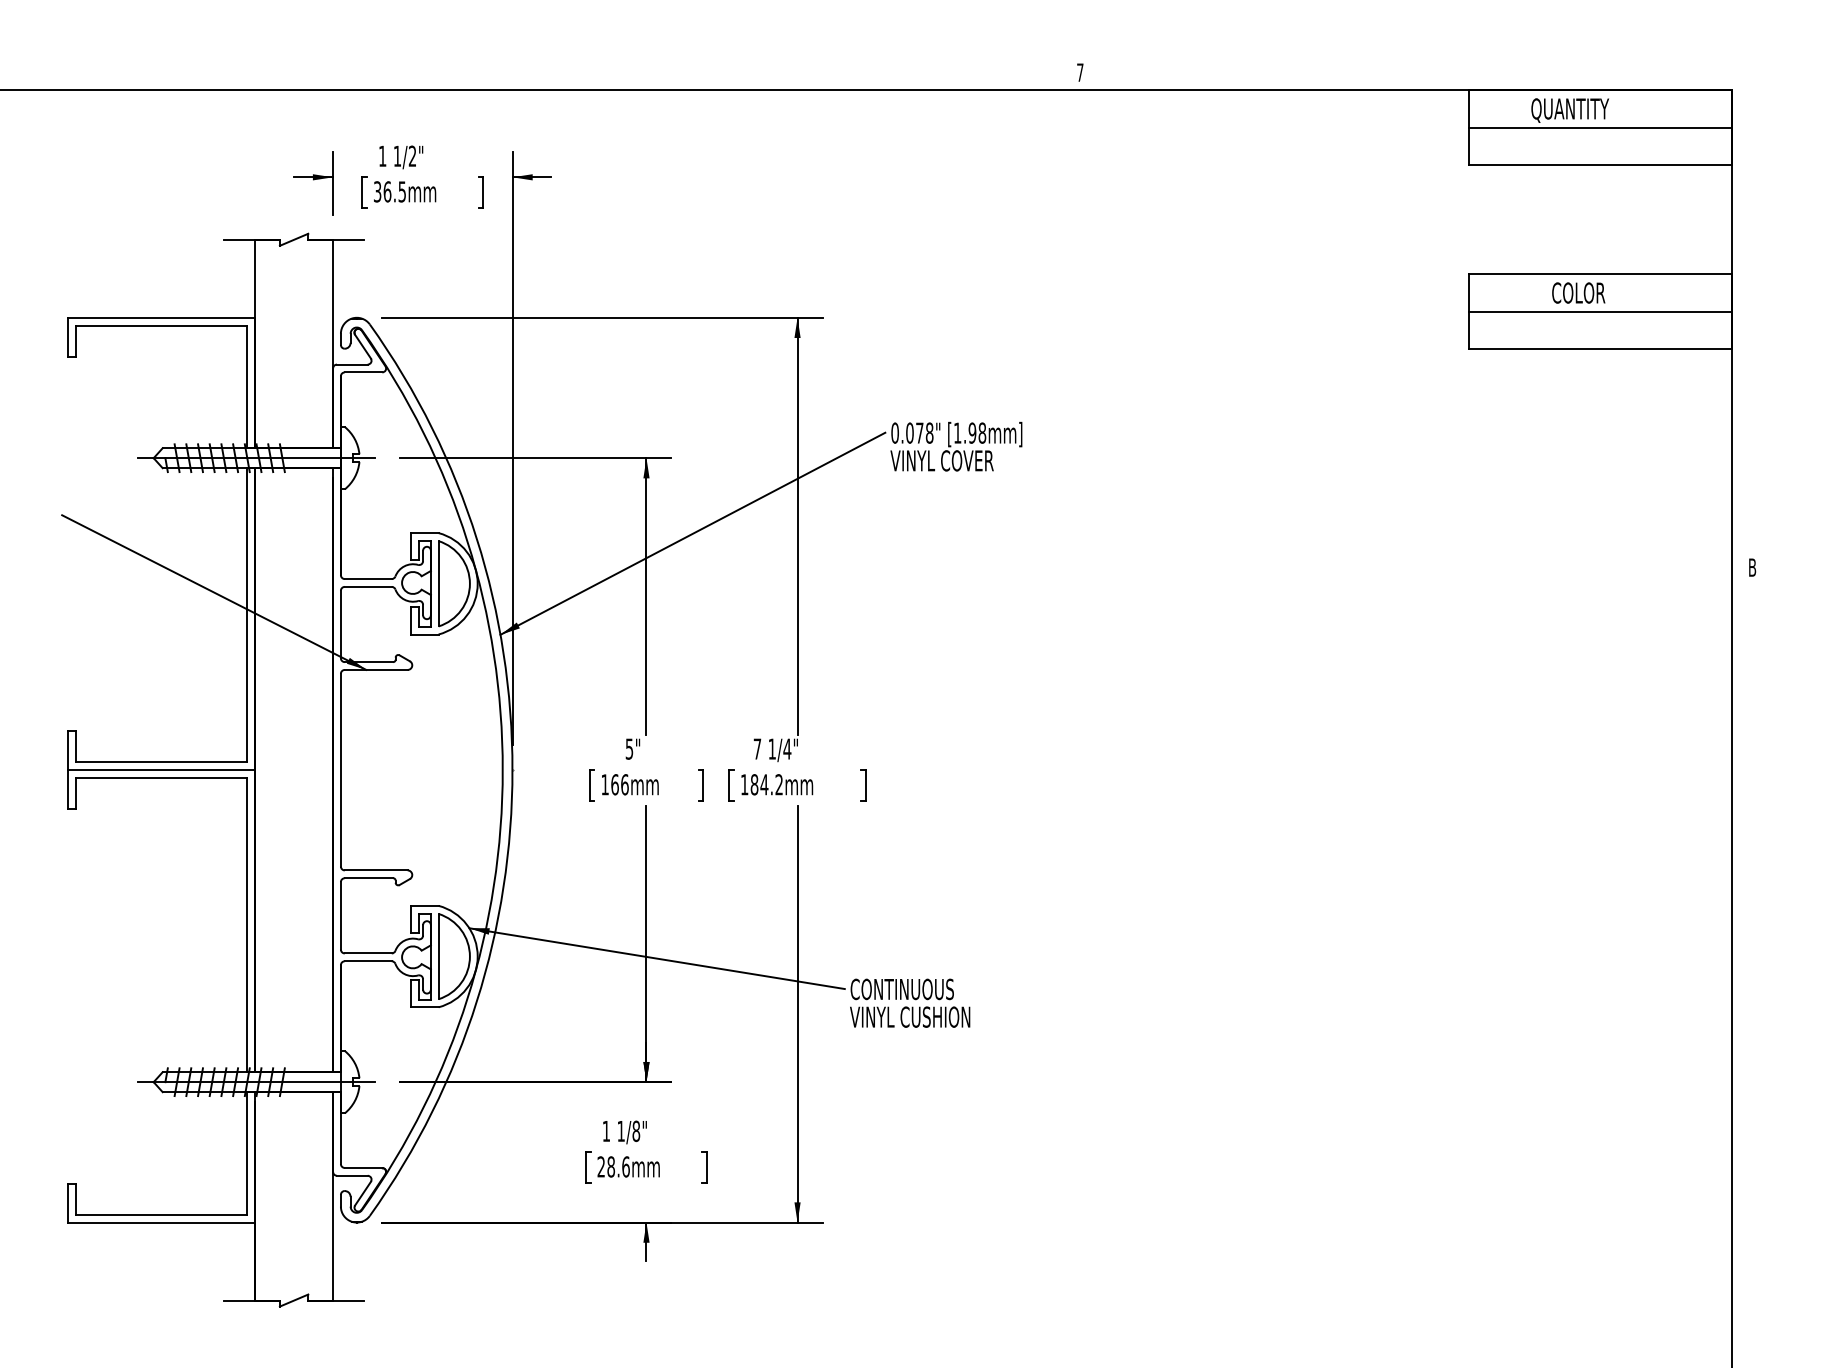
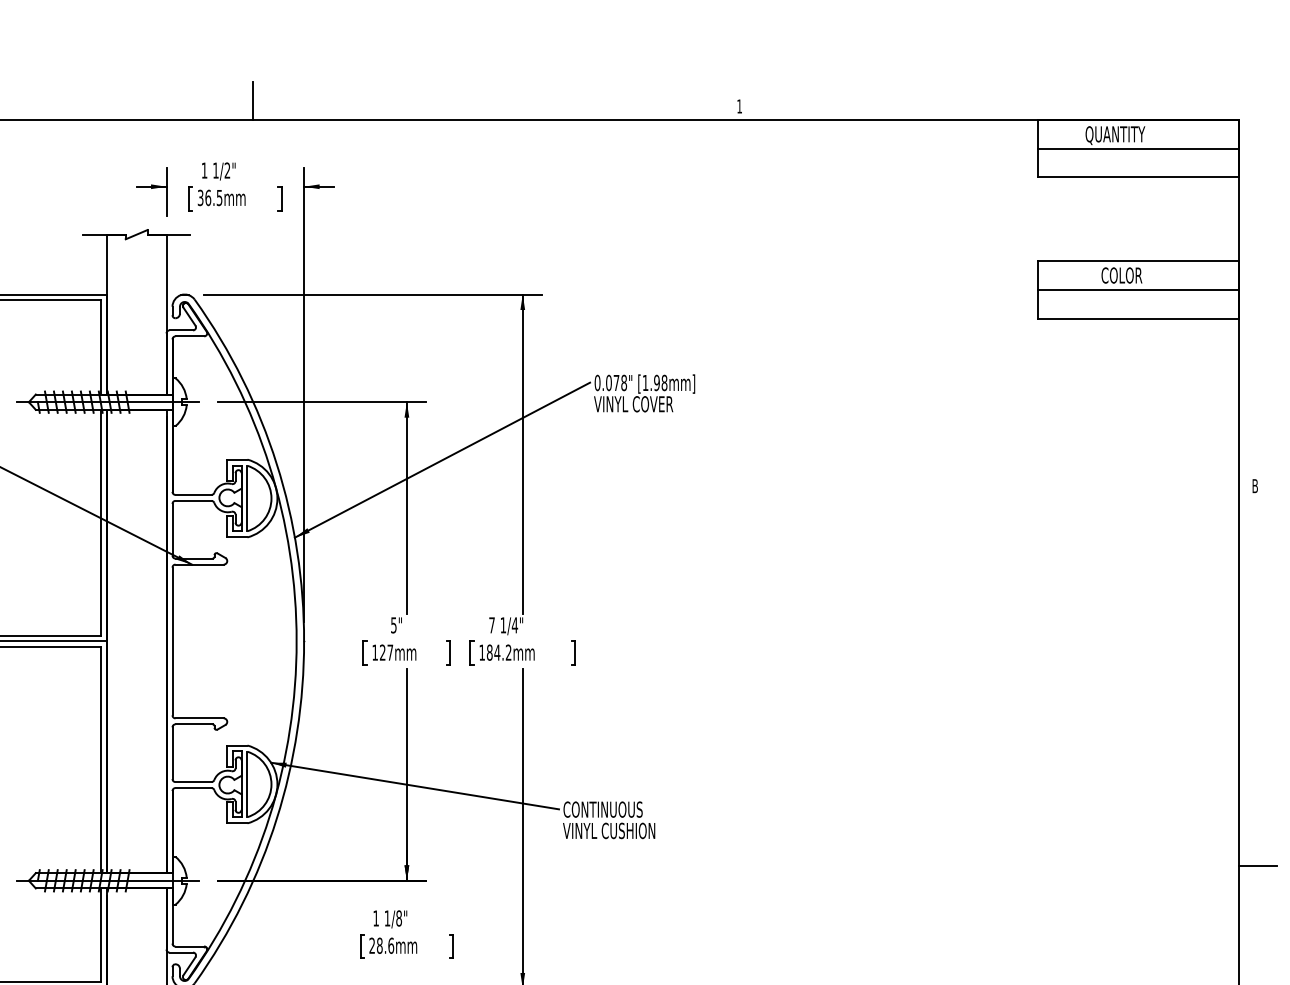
line: (446, 65) -> (253, 101), added
text: (1080, 72) -> (739, 106), 7 -> 1
text: (619, 784) -> (386, 652), 166mm -> 127mm
line: (1755, 1063) -> (1257, 866), added

